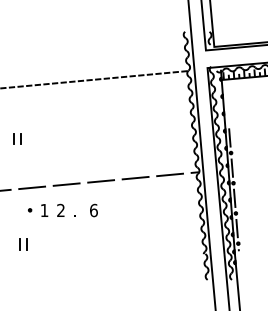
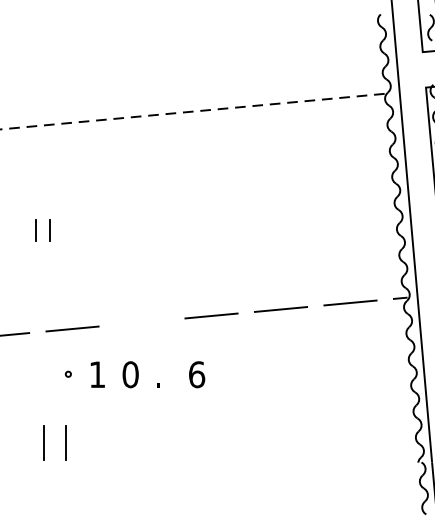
line: (66, 184) -> (141, 322), removed
text: (60, 210) -> (129, 374), 2 -> 0
part: (23, 244) -> (55, 443), size x1.6

